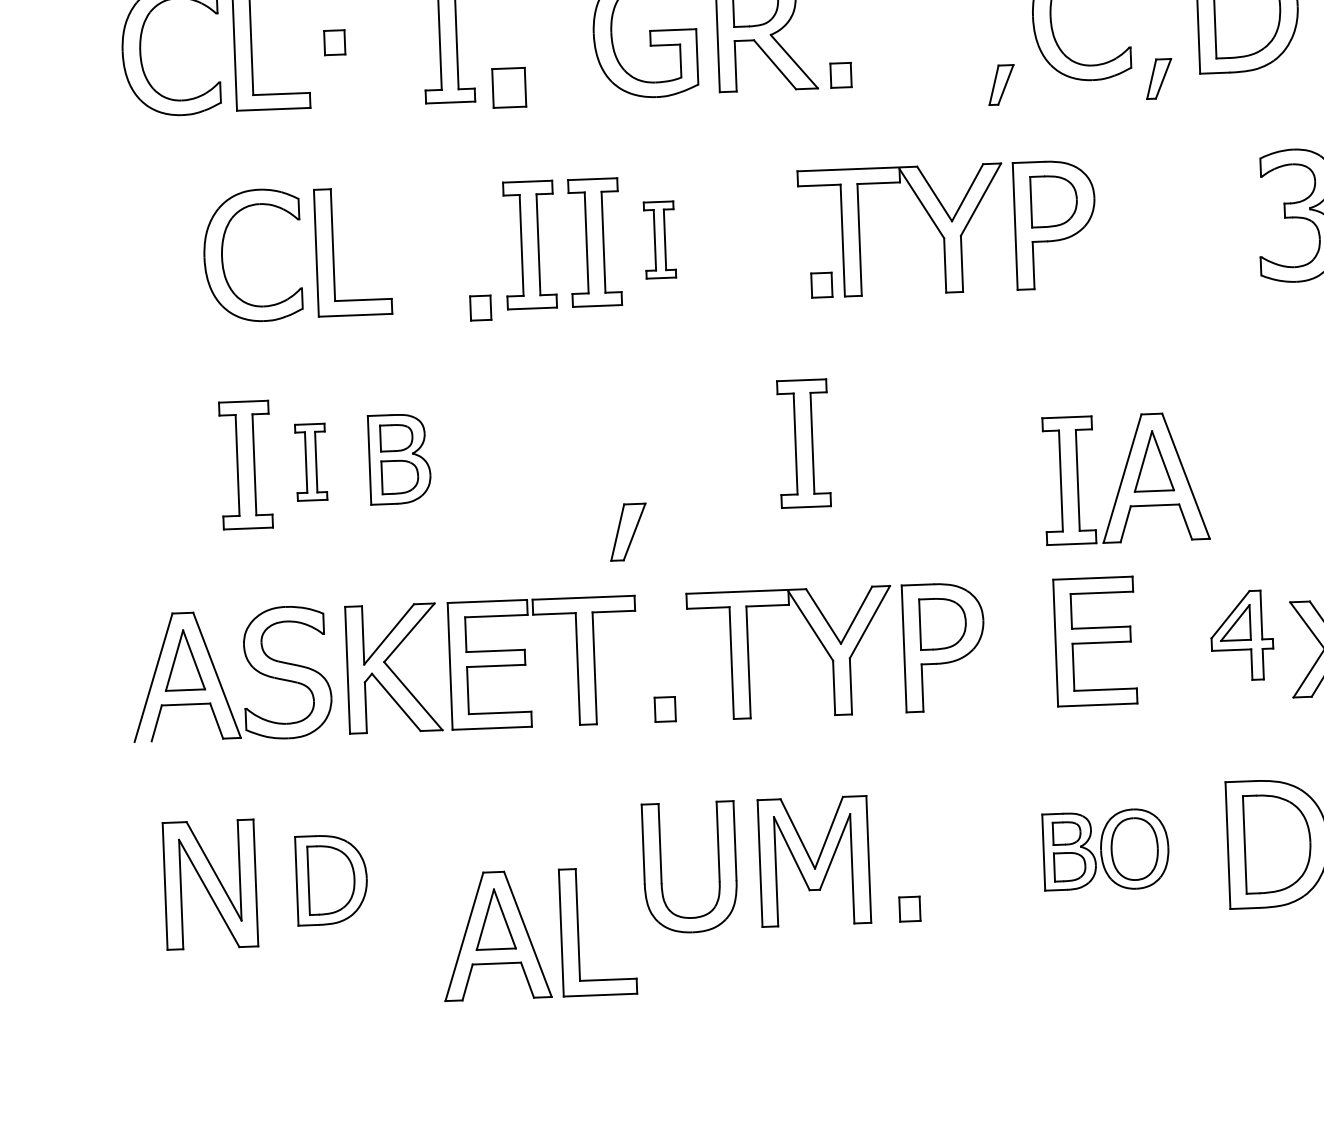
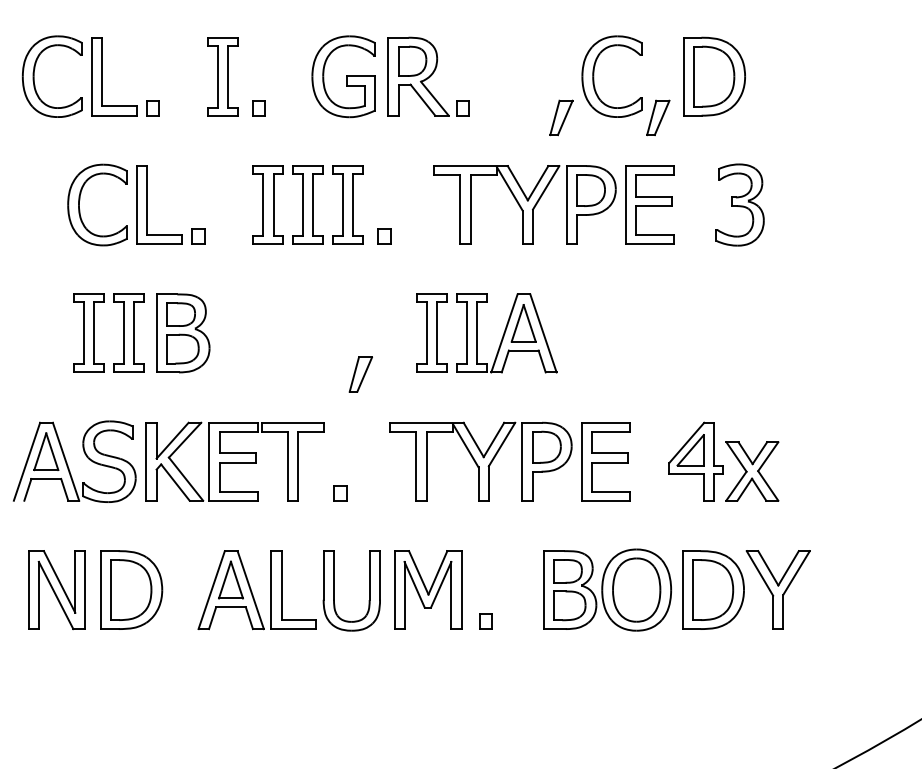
part: (333, 43) -> (152, 108), moved
part: (1159, 78) -> (658, 117), size x1.43
part: (1001, 84) -> (561, 117), size x1.43
part: (508, 88) -> (258, 108), size x0.62
part: (1150, 220) -> (649, 204), added
part: (658, 239) -> (347, 204), size x1.67
part: (821, 285) -> (384, 236), moved
part: (480, 307) -> (198, 236), moved
part: (400, 459) -> (183, 333), size x1.43
part: (310, 461) -> (128, 332), size x1.67
part: (1125, 478) -> (506, 333), moved
part: (627, 532) -> (360, 374), moved
part: (1241, 635) -> (695, 461), size x1.43
part: (835, 651) -> (480, 461), moved
part: (1105, 849) -> (607, 589), size x1.67
part: (331, 879) -> (131, 589), size x1.43
part: (537, 934) -> (256, 590), moved

